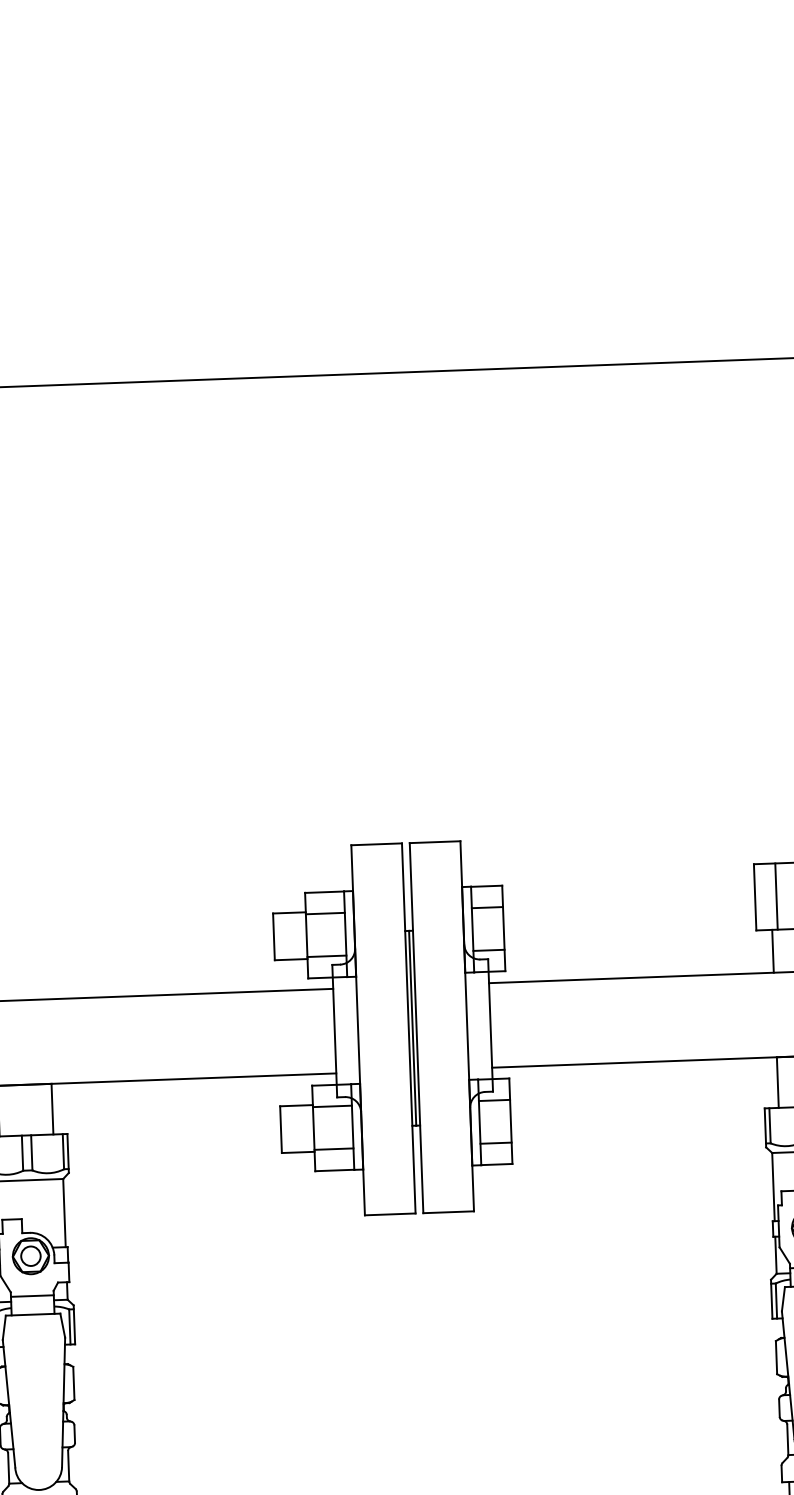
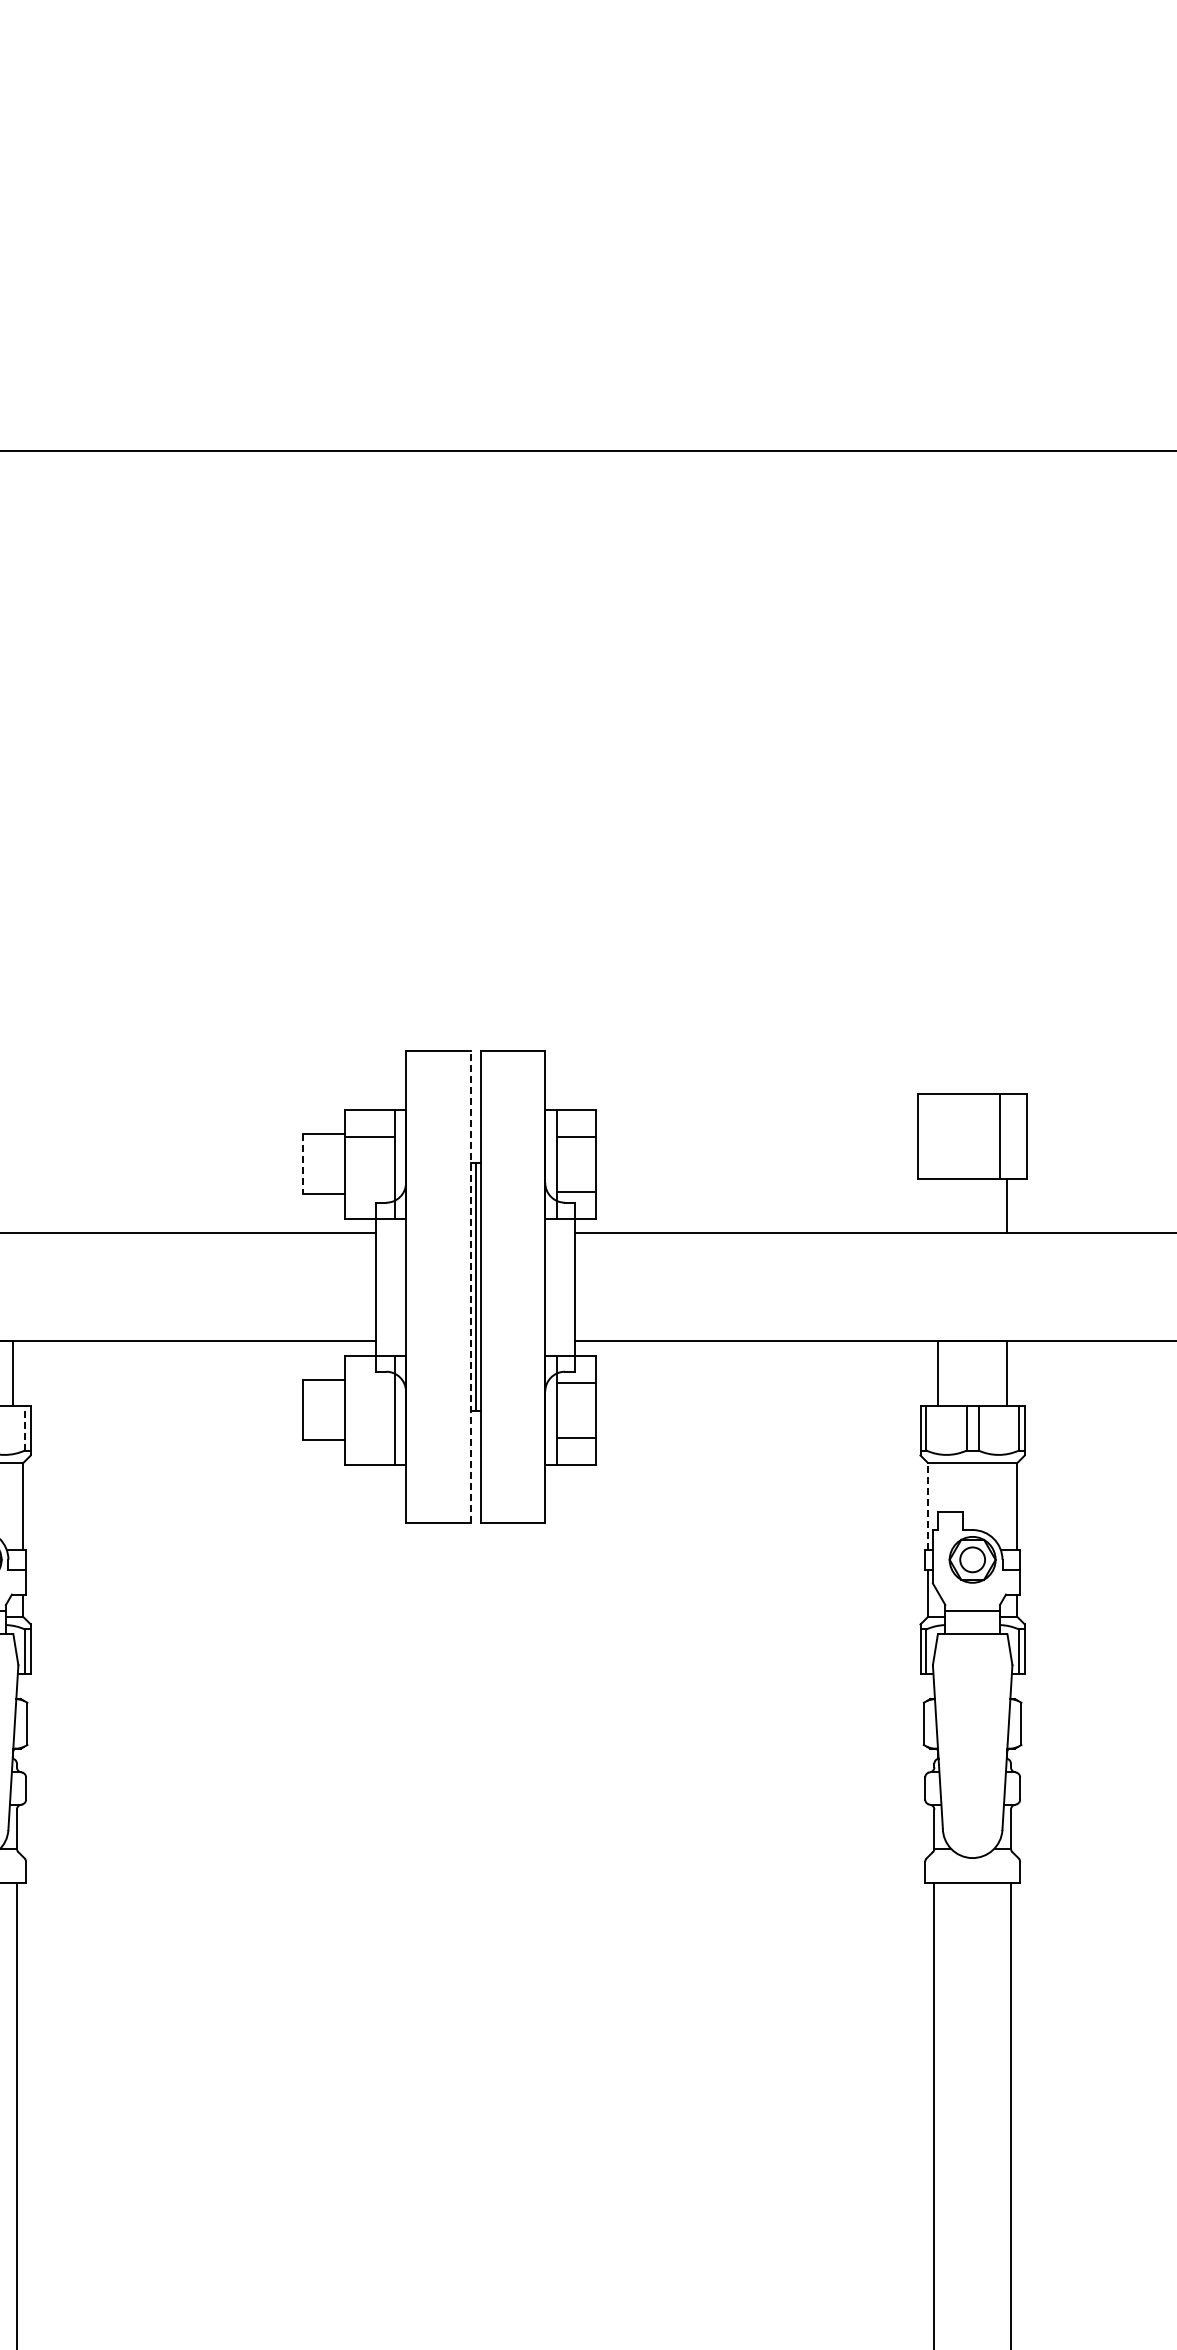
line: (776, 896) -> (945, 1136), removed
line: (274, 937) -> (303, 1164), solid -> dashed
line: (773, 950) -> (938, 1205), removed
line: (326, 956) -> (369, 1191), removed
line: (408, 1027) -> (470, 1286), solid -> dashed
line: (332, 1106) -> (369, 1383), removed
line: (333, 1149) -> (369, 1437), removed
line: (63, 1151) -> (24, 1427), solid -> dashed
line: (773, 1186) -> (927, 1505), solid -> dashed

